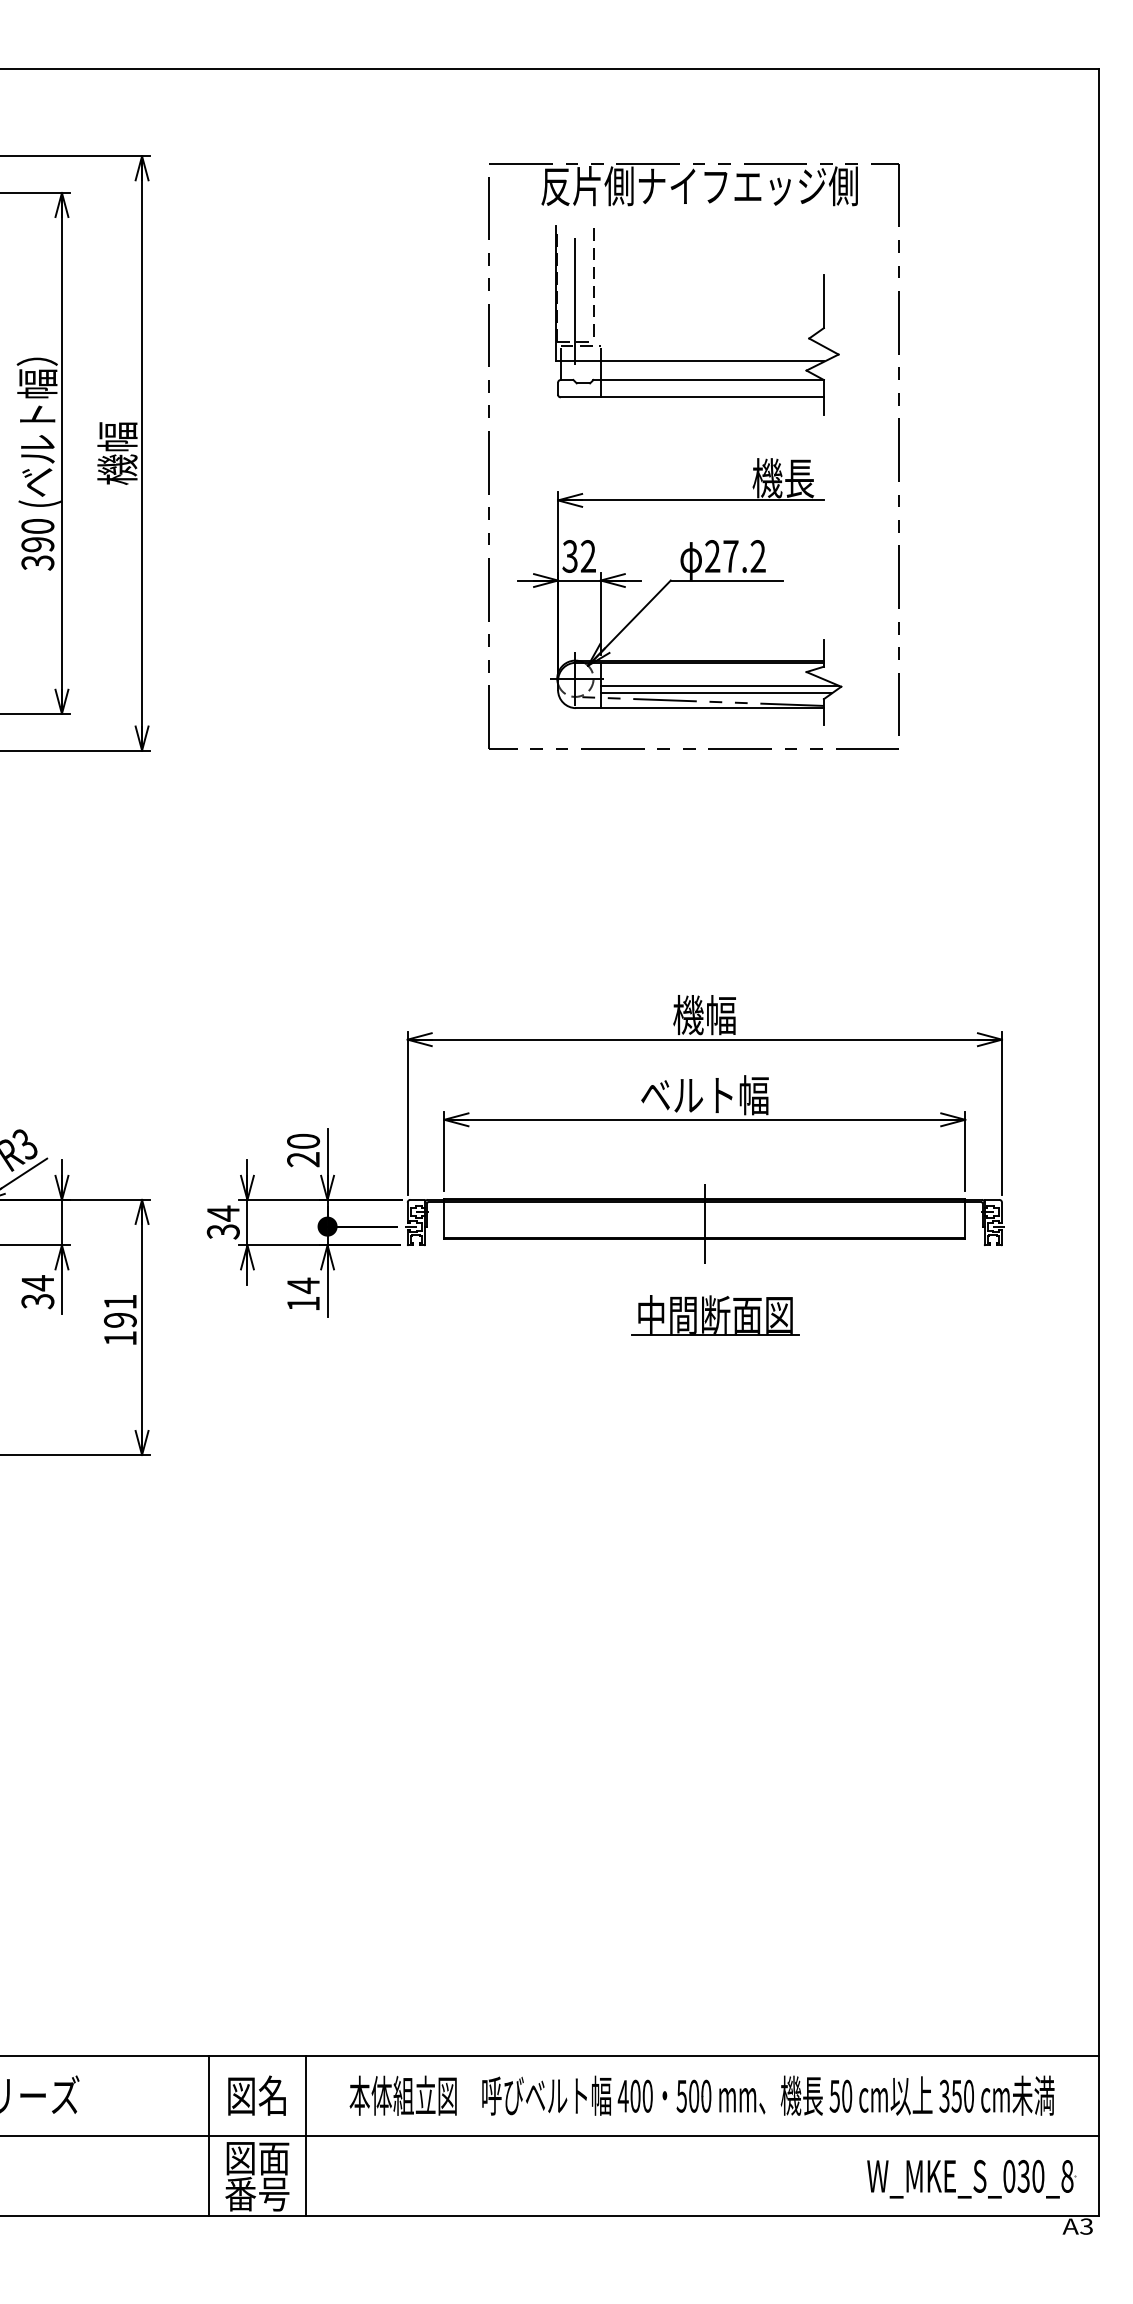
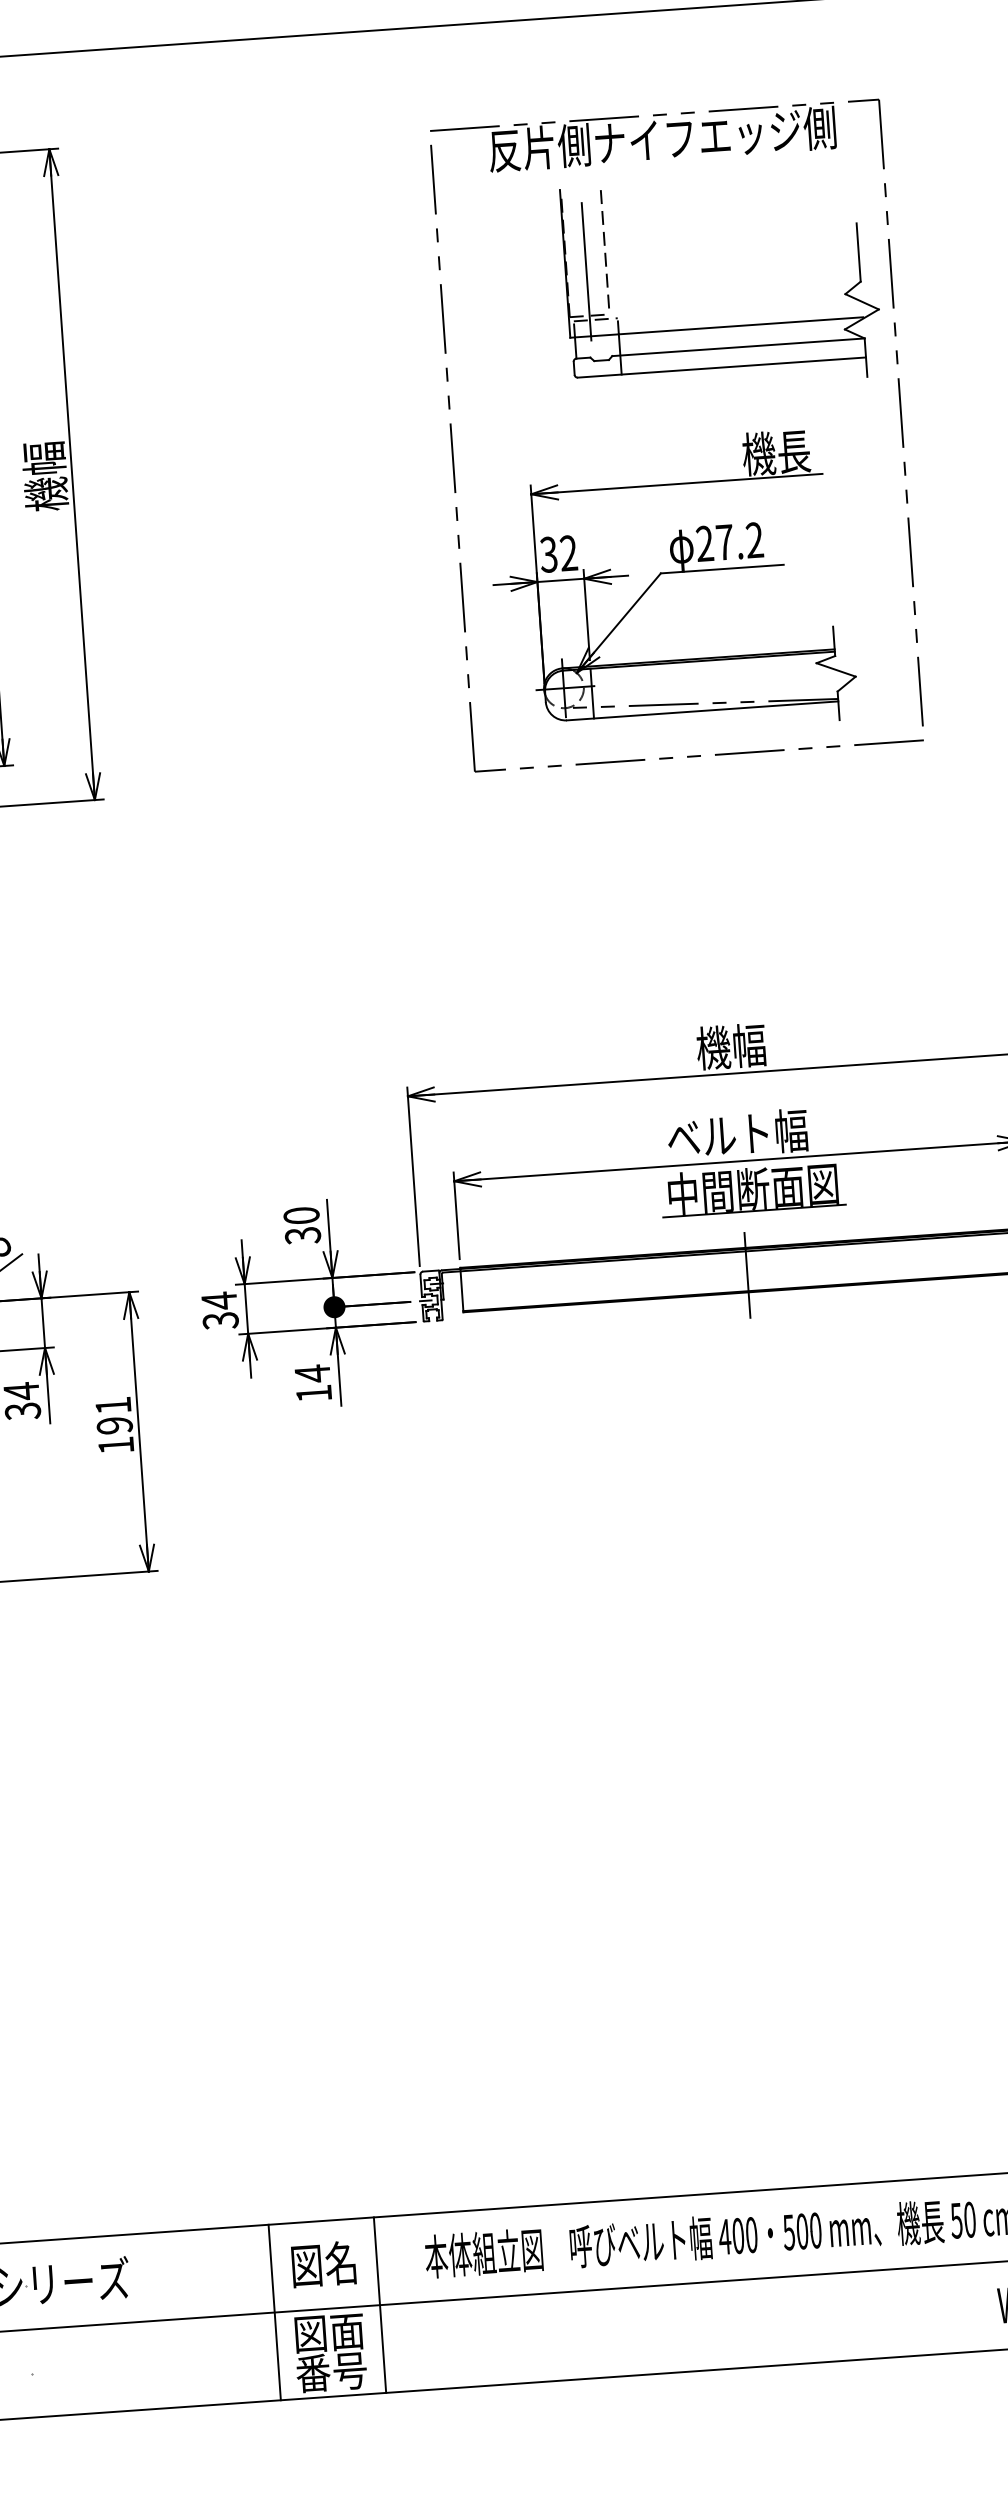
part: (697, 360) -> (724, 326), moved
line: (719, 685) -> (722, 684), removed
line: (716, 693) -> (719, 693), removed
text: (303, 1159) -> (302, 1235), 20 -> 30
part: (715, 1315) -> (753, 1189), moved

